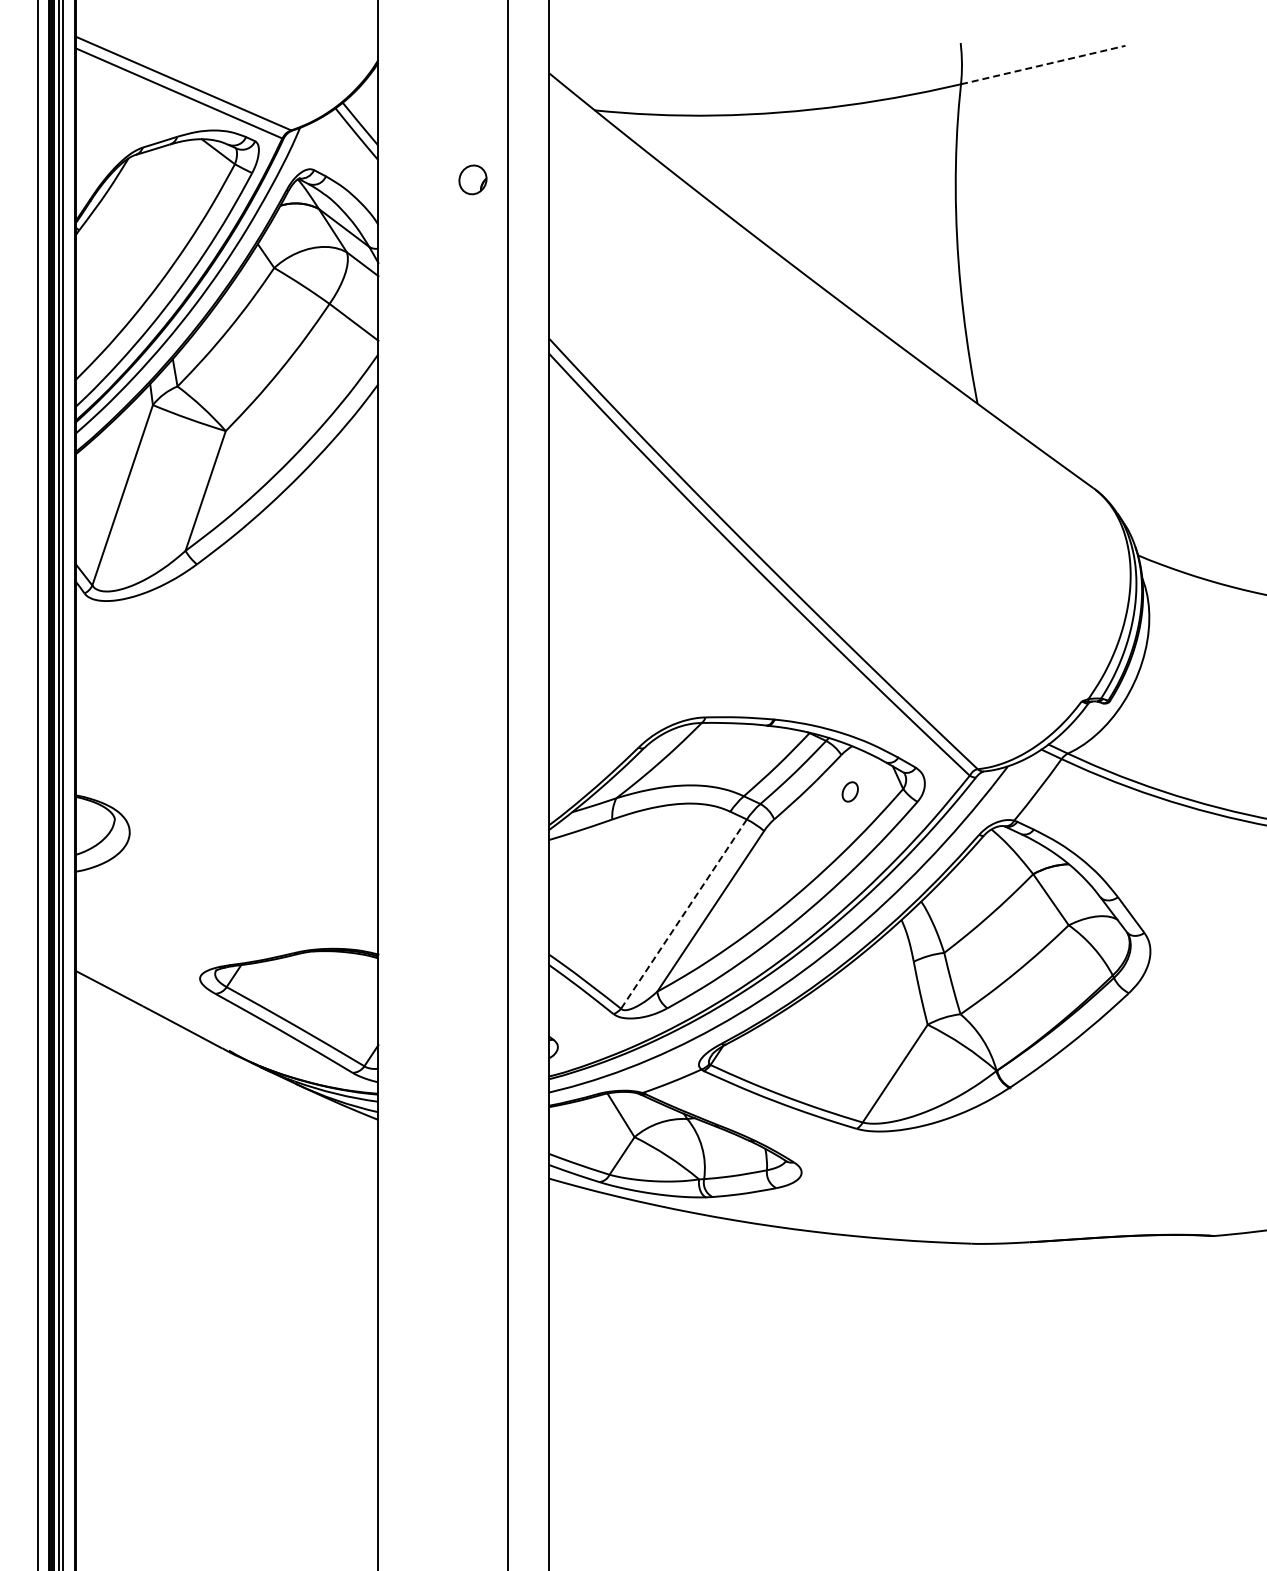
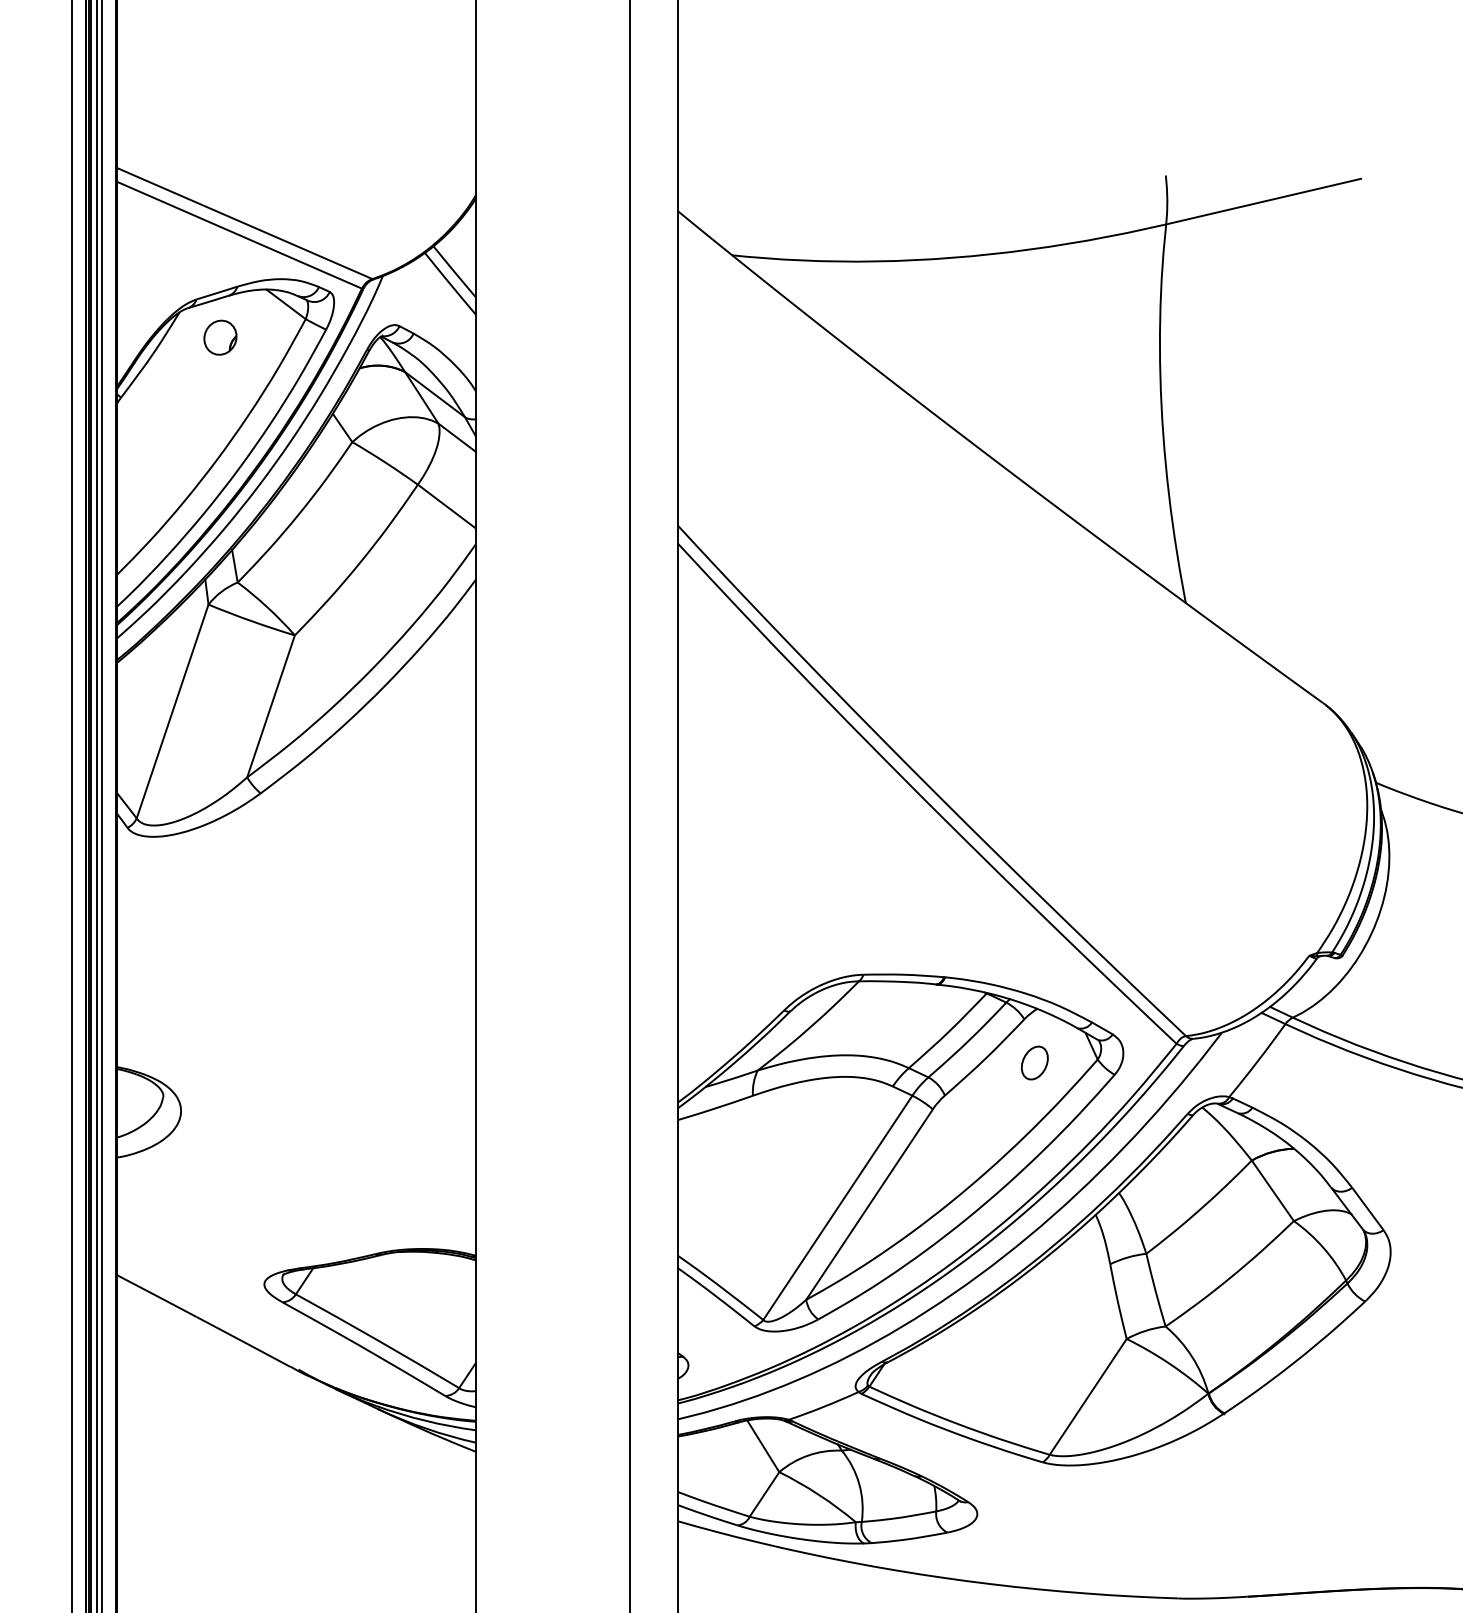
line: (1043, 64) -> (1263, 200), dashed -> solid
part: (472, 179) -> (219, 337), moved
part: (850, 791) -> (1035, 1062), size x1.43
line: (683, 914) -> (837, 1208), dashed -> solid

